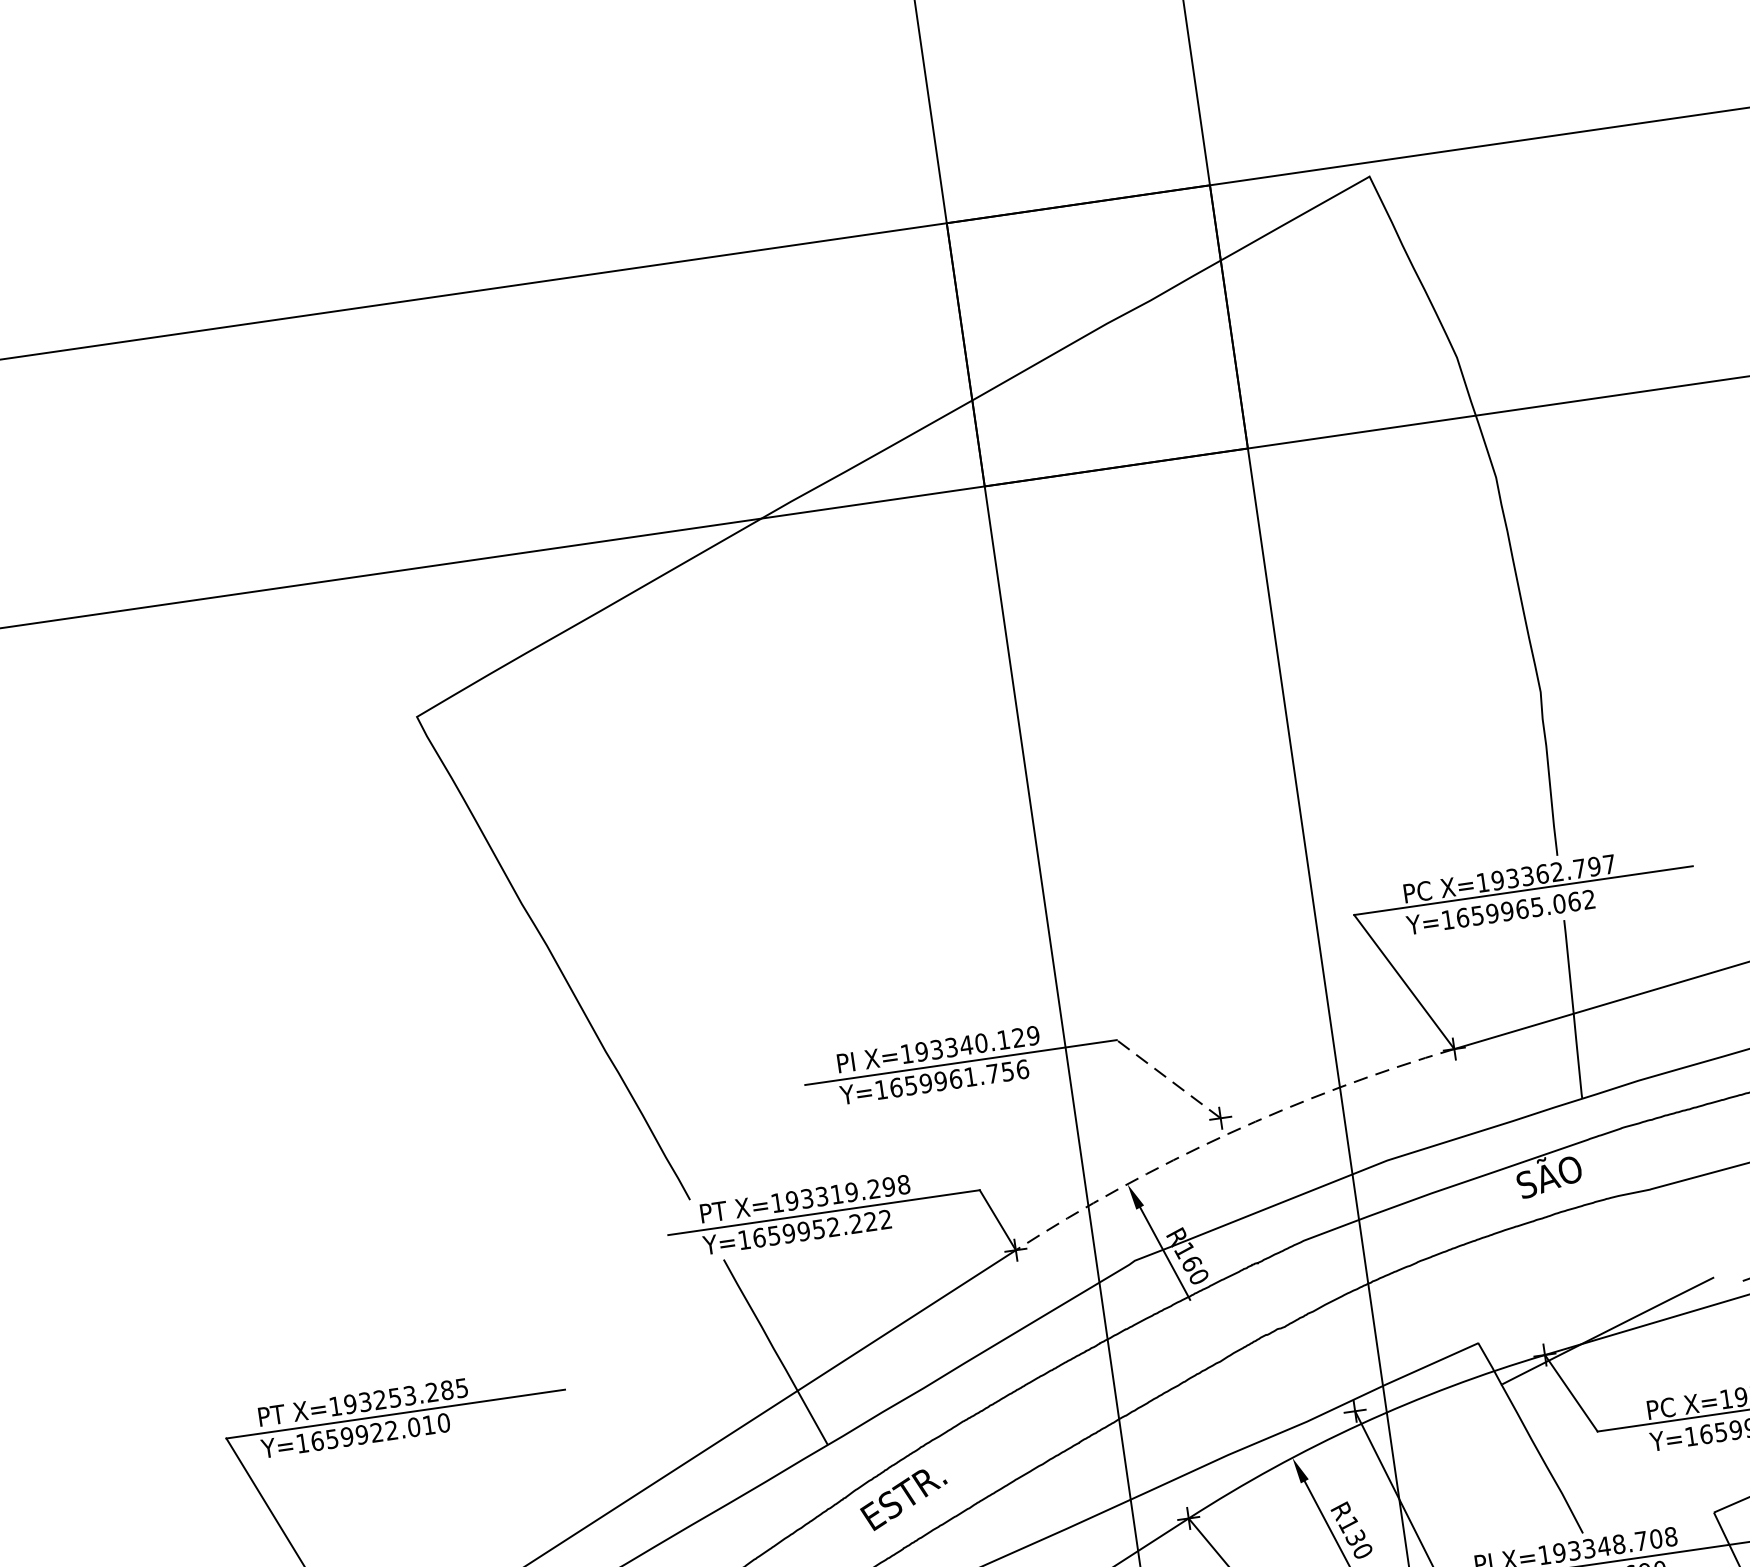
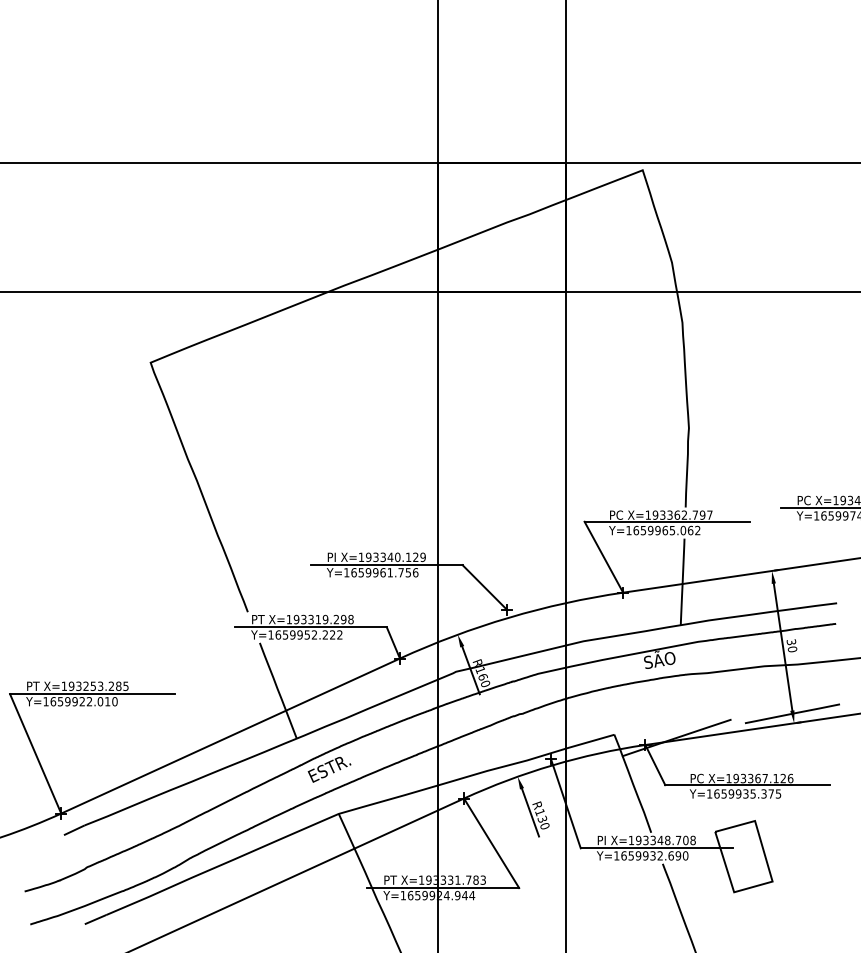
line: (1168, 1079) -> (484, 587), dashed -> solid
arc: (1228, 1133) -> (509, 617), dashed -> solid

